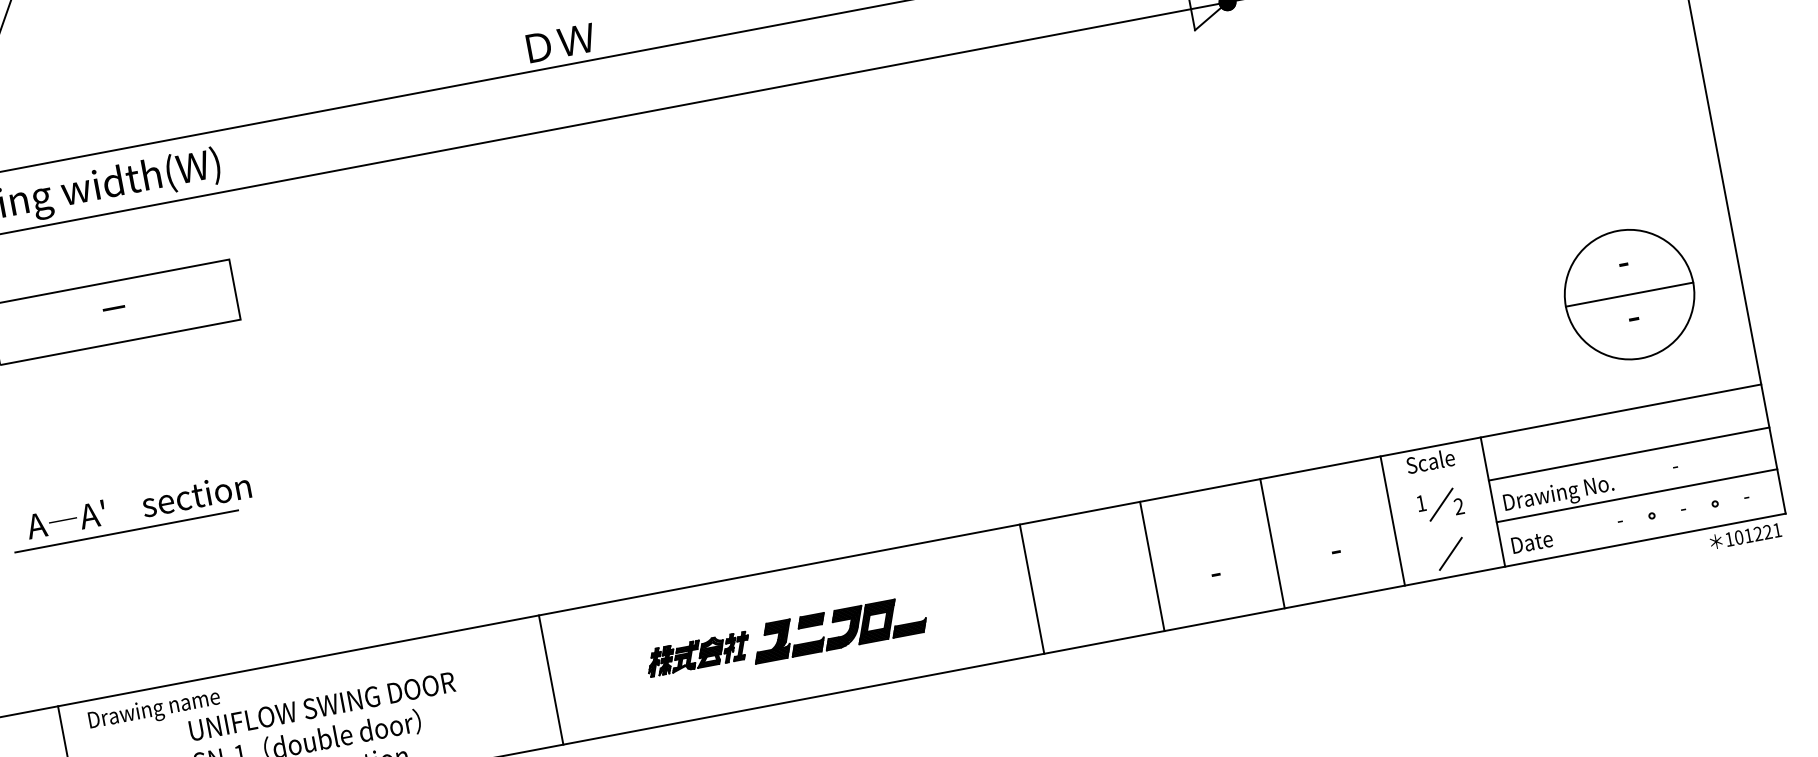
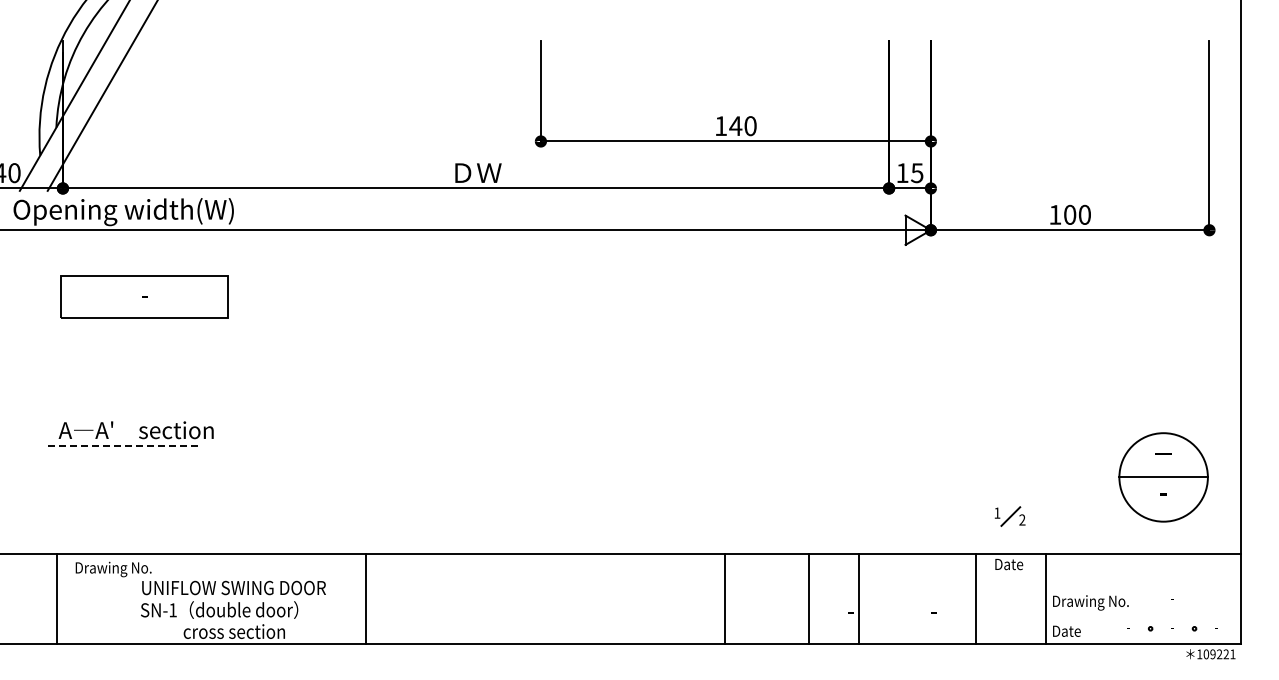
text: (1623, 263) -> (1163, 455), - -> －
text: (113, 309) -> (144, 295), － -> -
line: (1628, 454) -> (1142, 584), removed
text: (1430, 462) -> (1008, 564), Scale -> Date
line: (1636, 496) -> (1142, 613), removed
part: (1439, 504) -> (1009, 516), moved
line: (127, 530) -> (125, 445), solid -> dashed
text: (1748, 536) -> (1212, 654), 101221 -> 109221
line: (1272, 543) -> (859, 599), moved
line: (1450, 553) -> (1010, 628), removed
part: (785, 639) -> (553, 601), removed
line: (551, 680) -> (366, 599), moved
text: (194, 699) -> (149, 567), Drawing name -> Drawing No.

